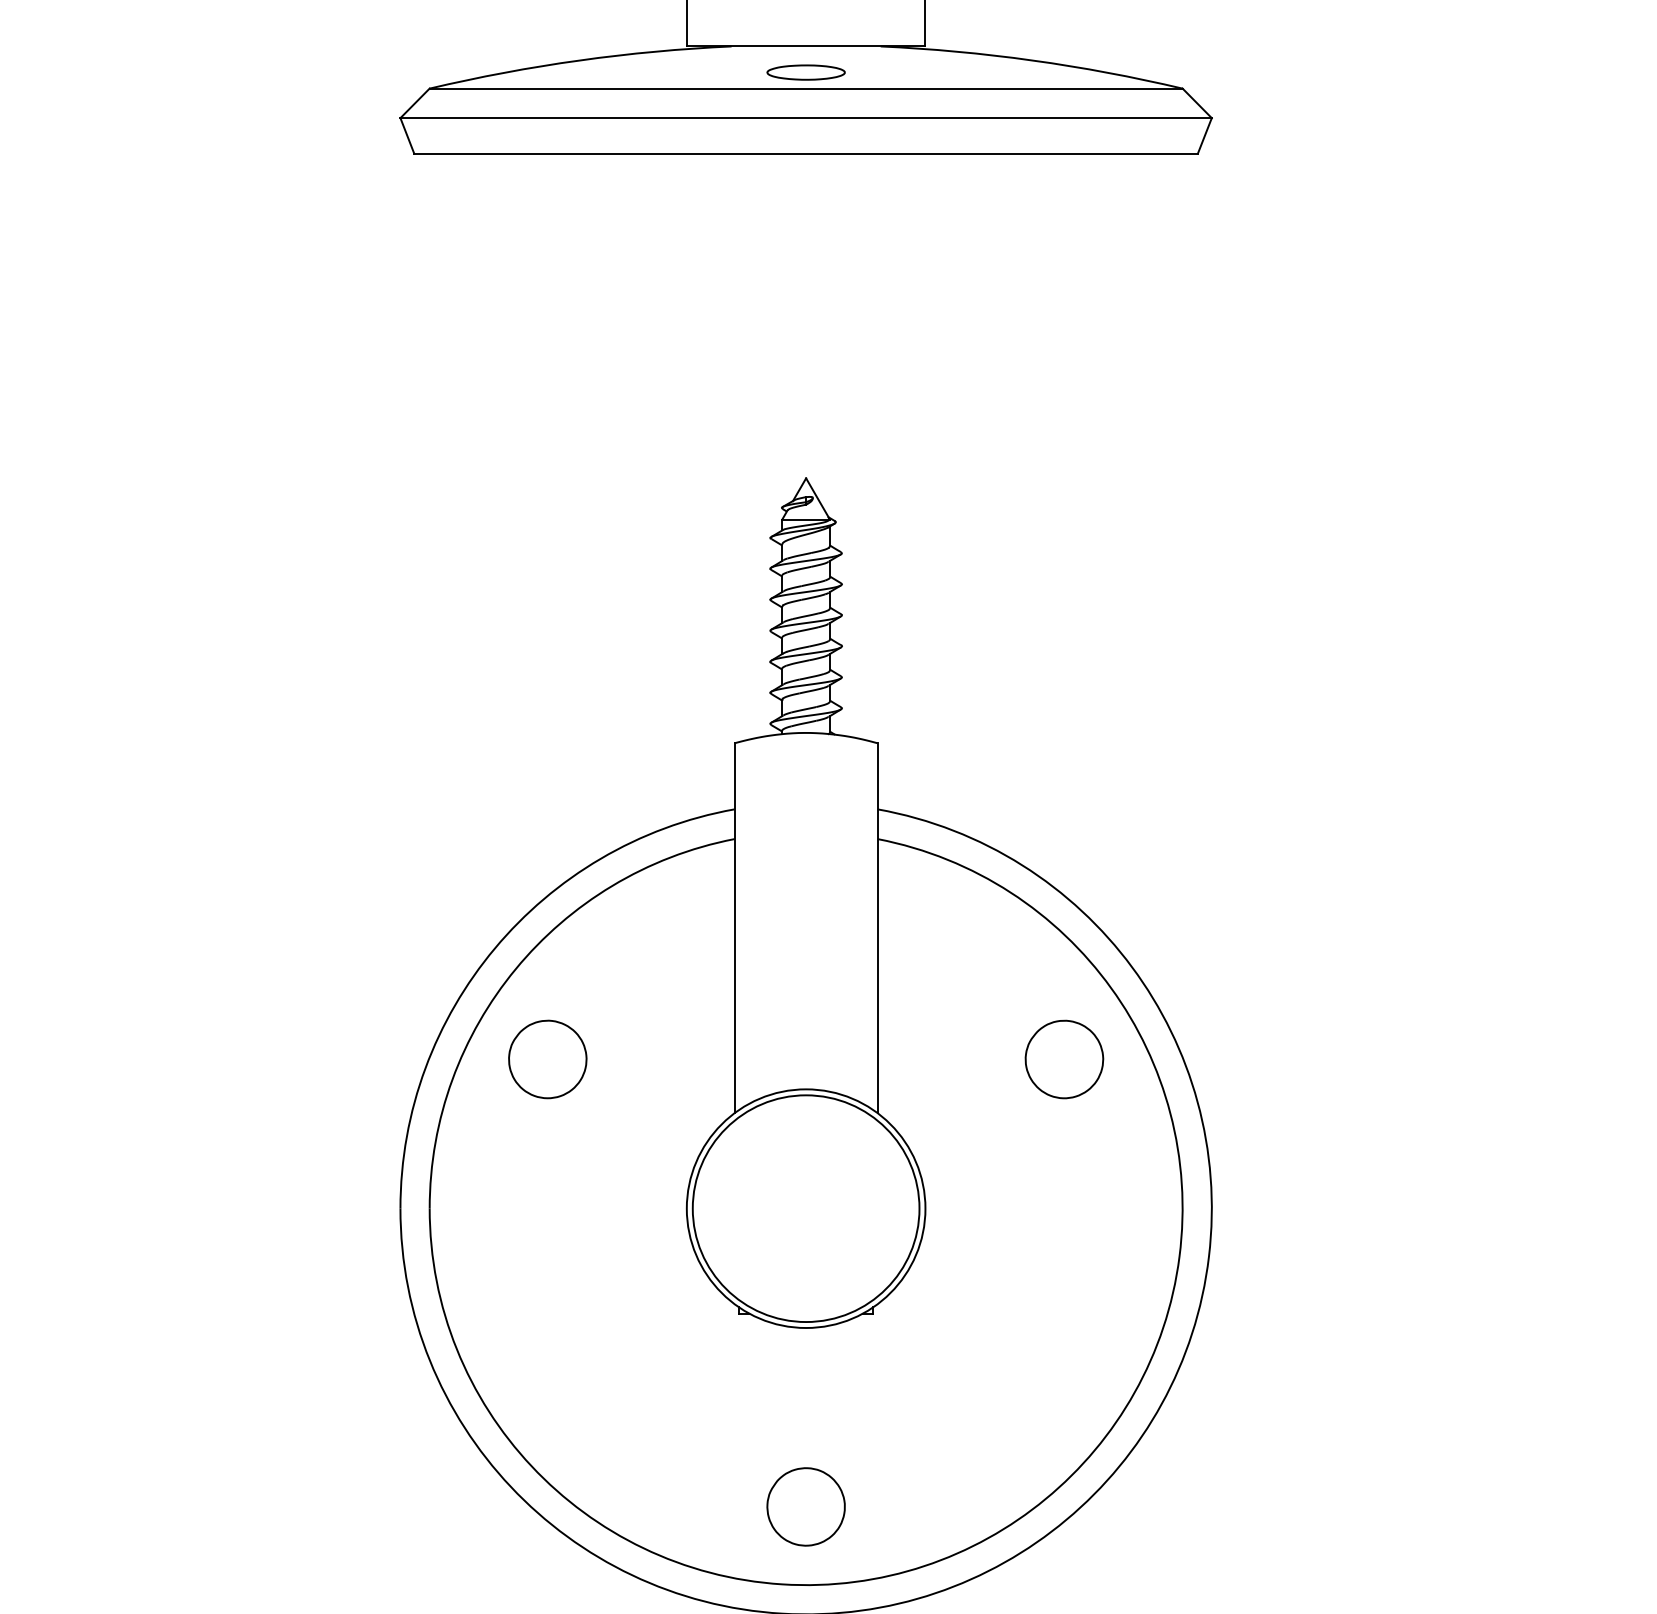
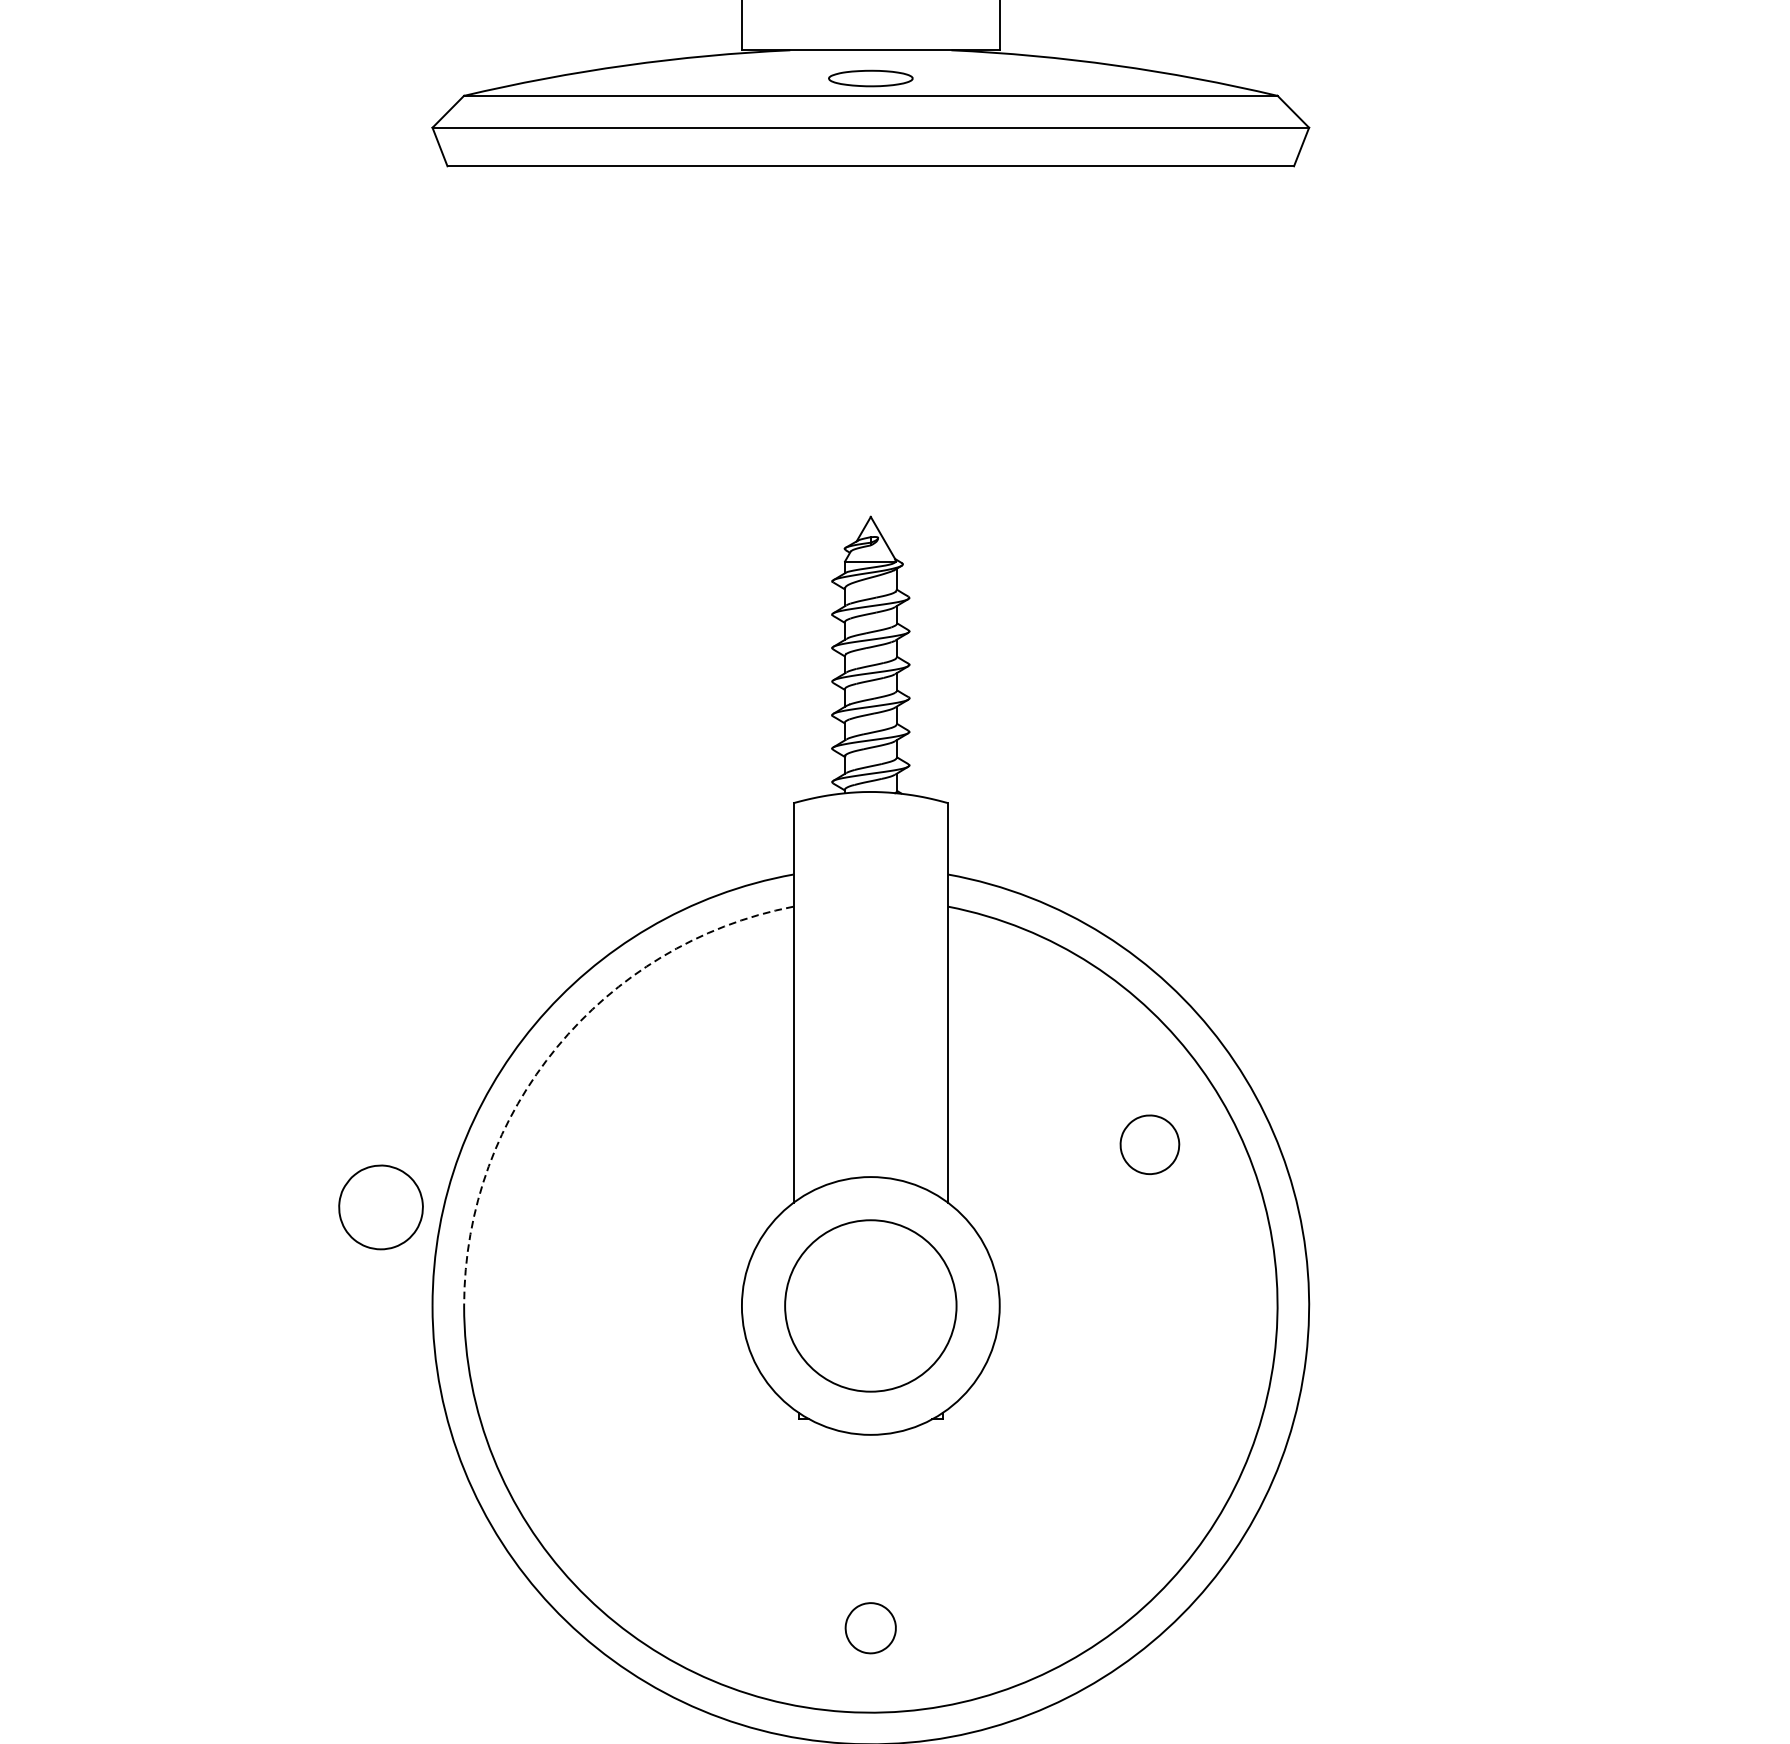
arc: (515, 969) -> (556, 1047), solid -> dashed
part: (547, 1059) -> (380, 1207), moved
part: (1064, 1059) -> (1149, 1144), size x0.7
circle: (805, 1208) -> (870, 1305), size x0.7
part: (805, 1506) -> (870, 1627), size x0.6

